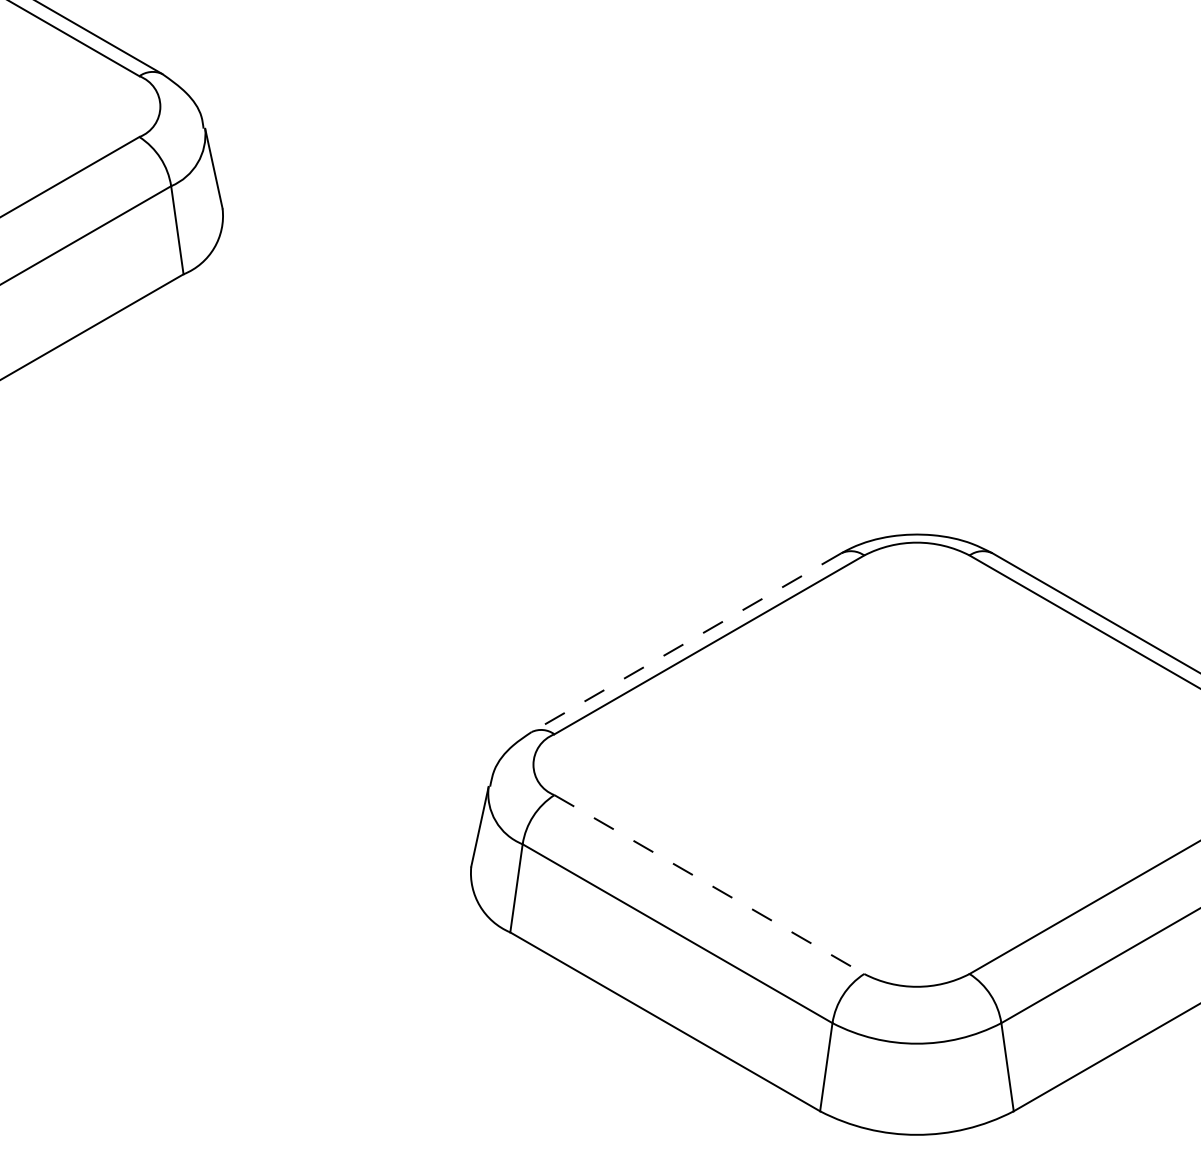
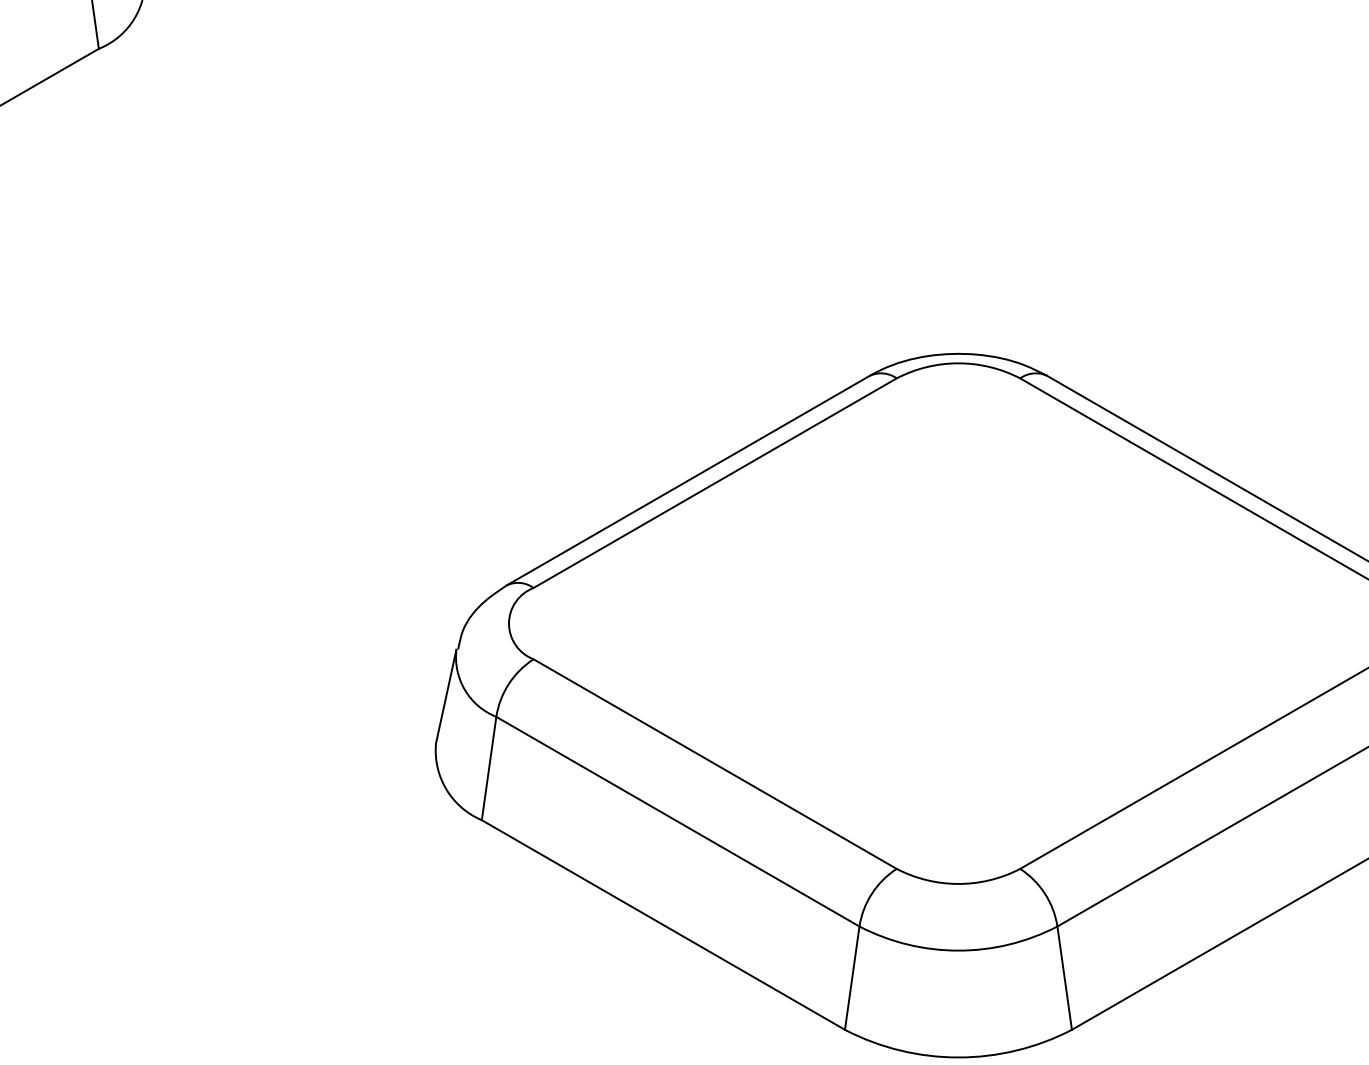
line: (686, 642) -> (688, 480), dashed -> solid
line: (709, 884) -> (715, 764), dashed -> solid

